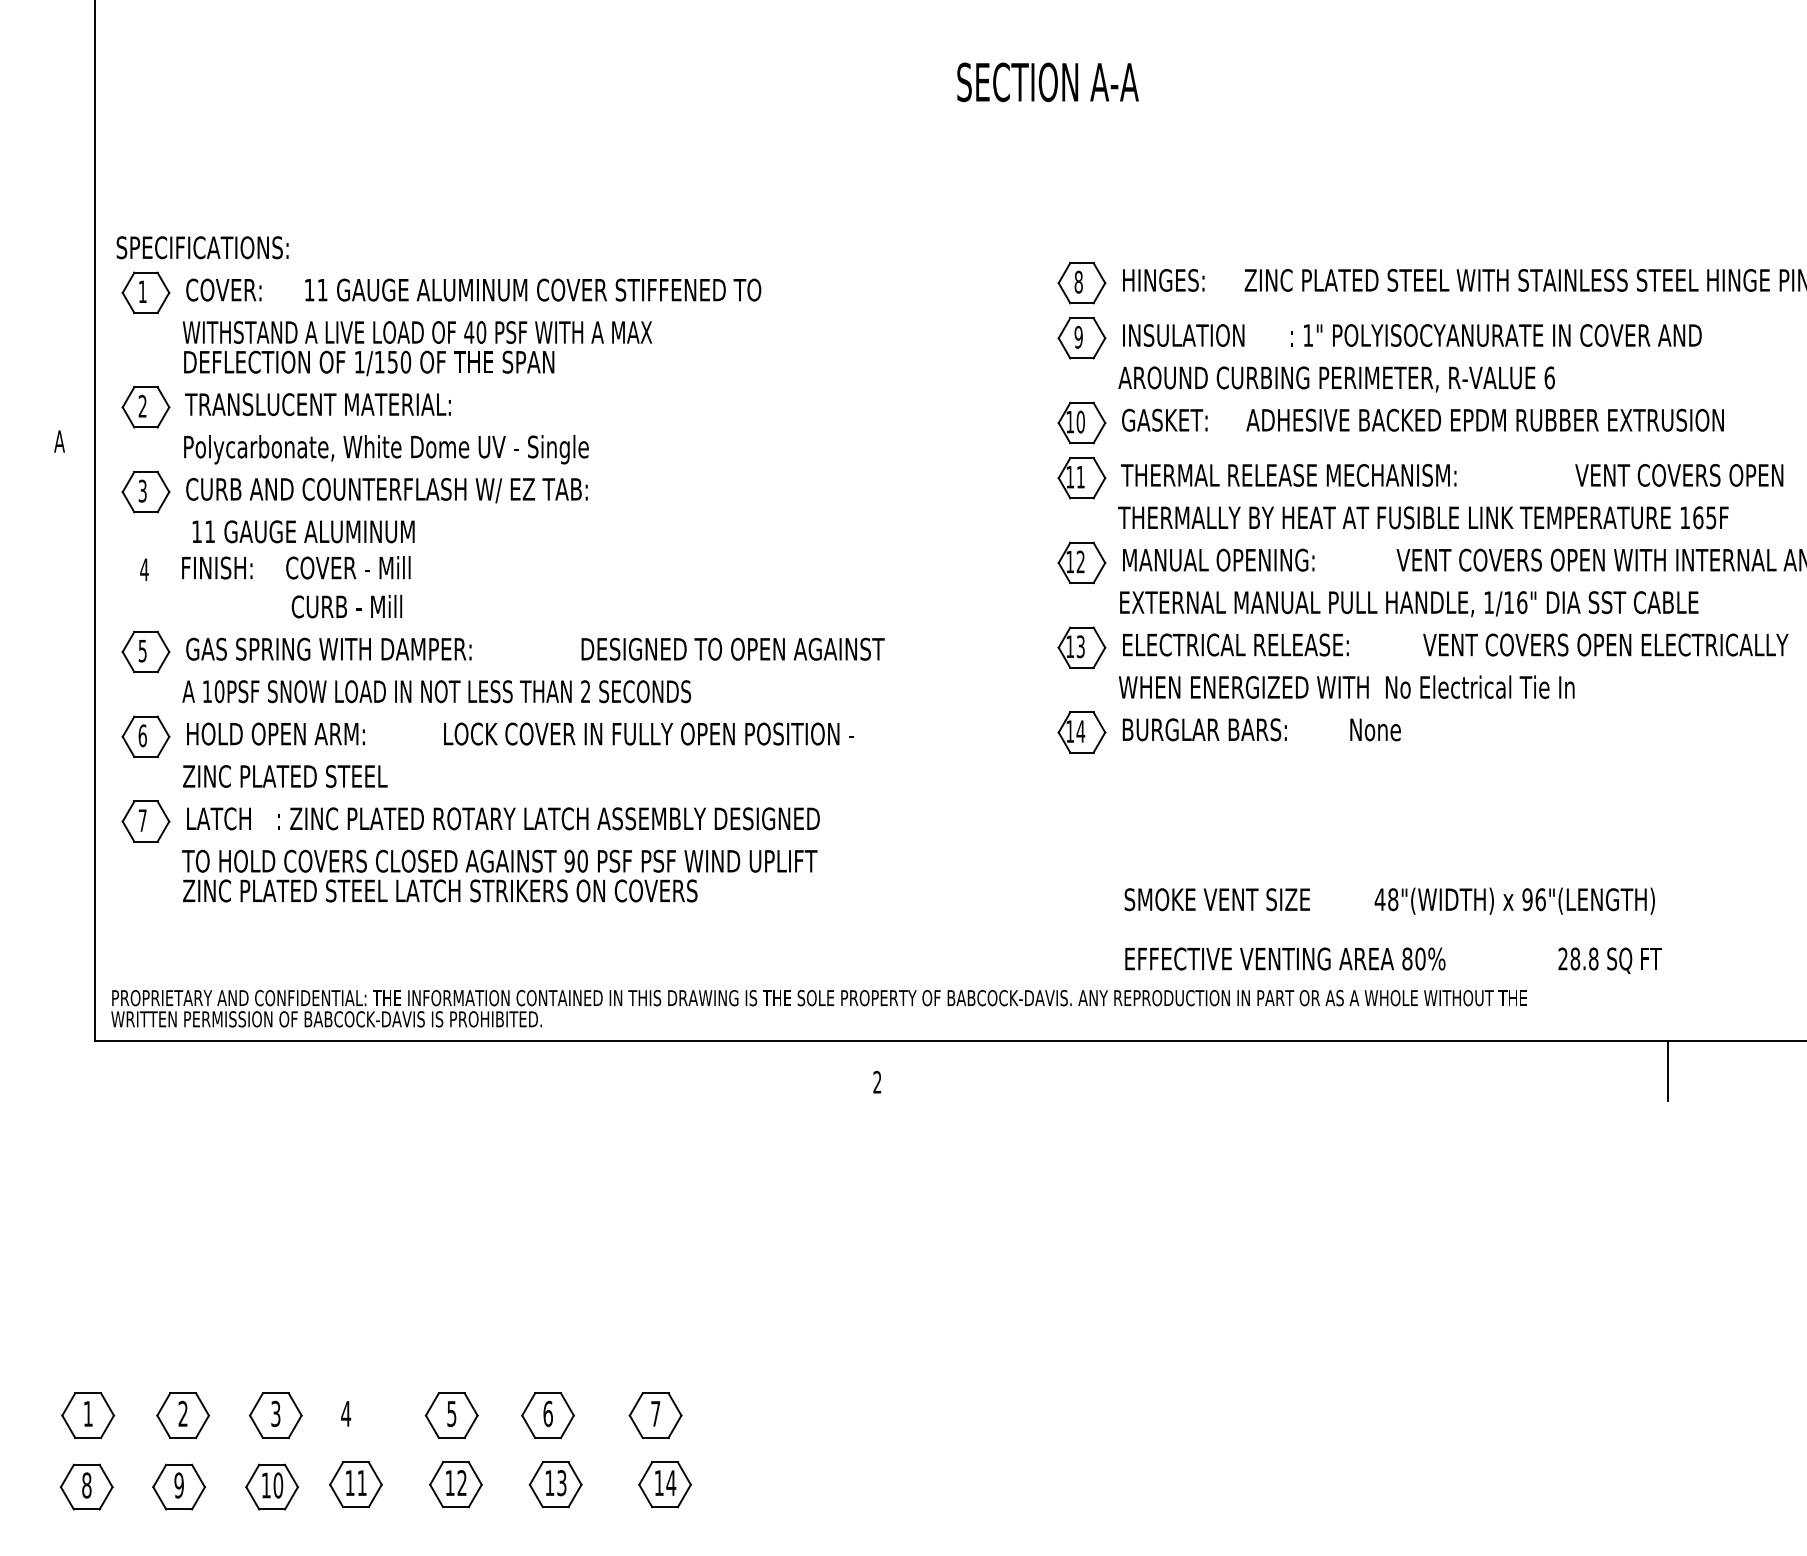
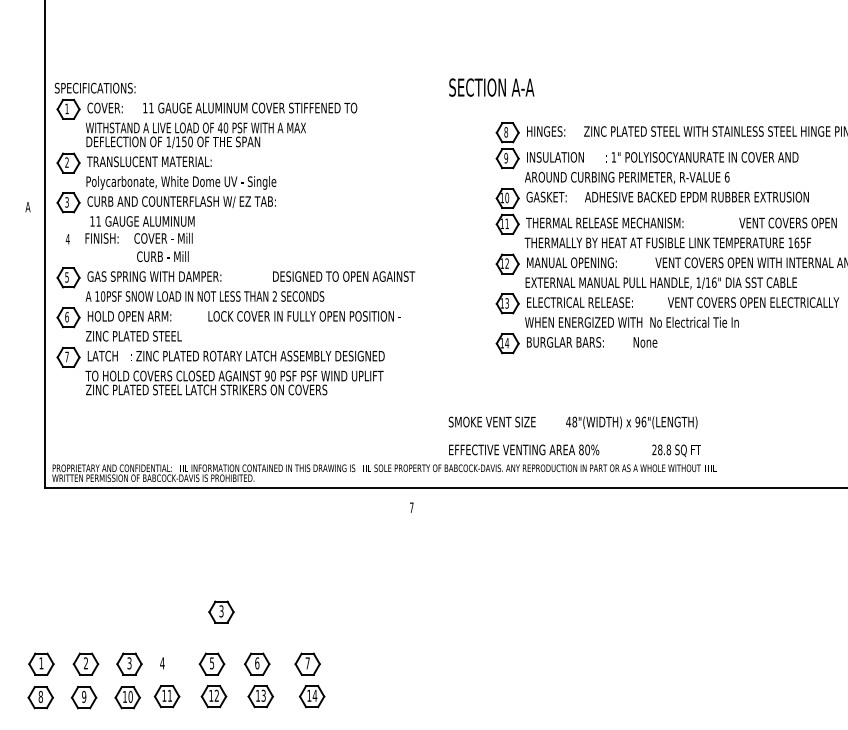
text: (1047, 82) -> (491, 87), moved
part: (497, 501) -> (233, 207), moved
text: (1392, 930) -> (574, 436), moved
line: (1667, 1071) -> (782, 502), removed
text: (876, 1081) -> (411, 507), 2 -> 7
part: (471, 1303) -> (221, 611), added

